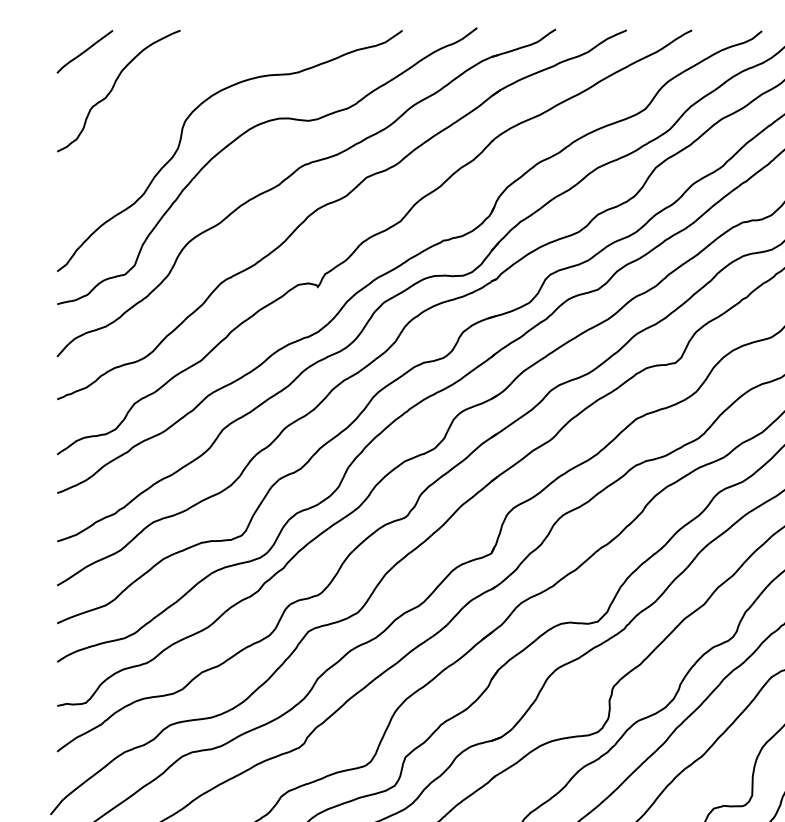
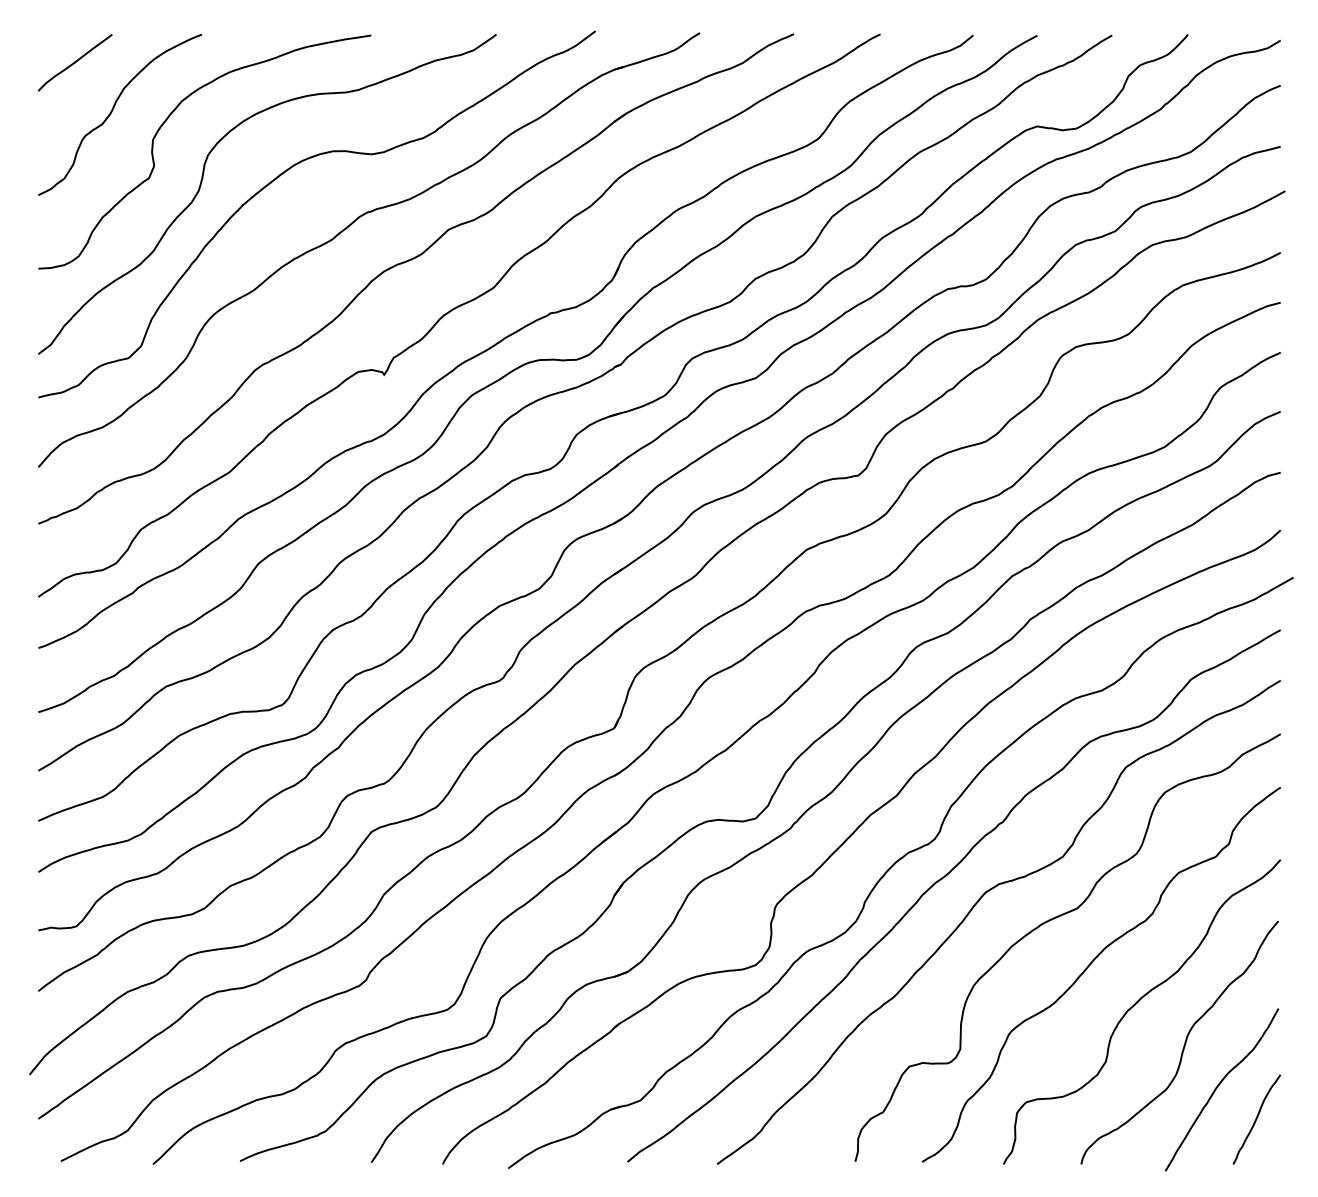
curve: (154, 95) -> (167, 120), added

